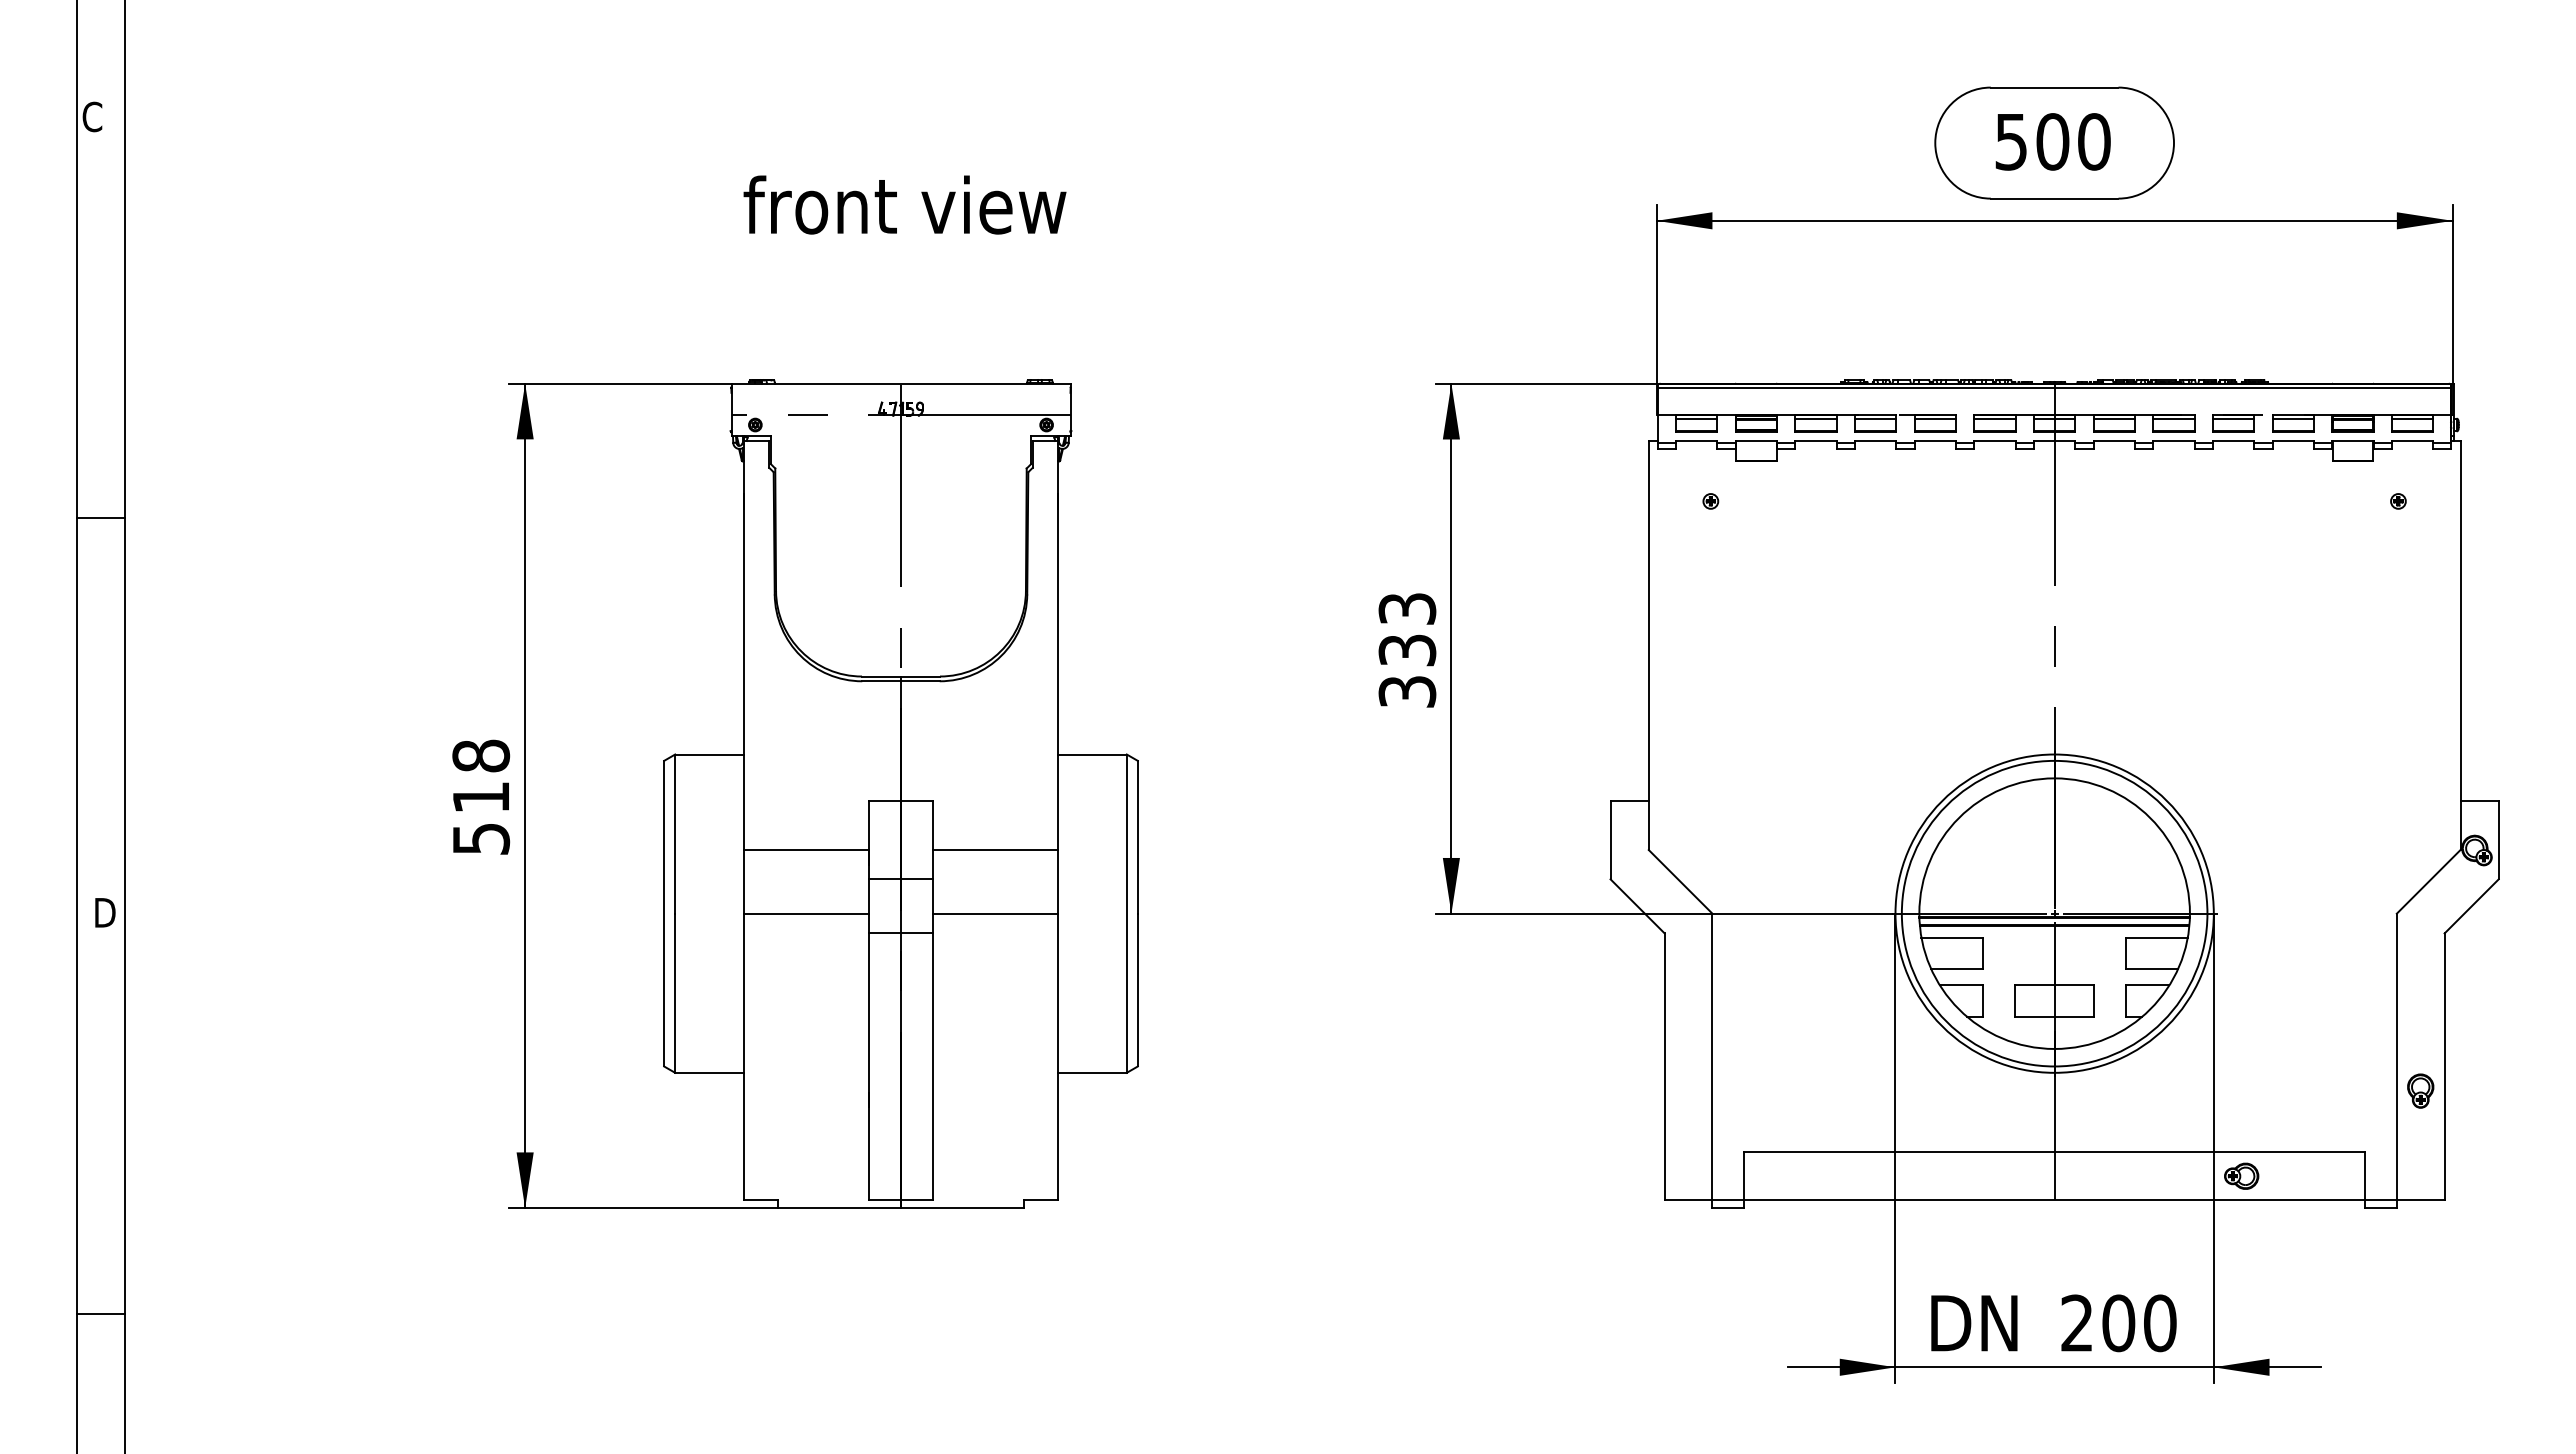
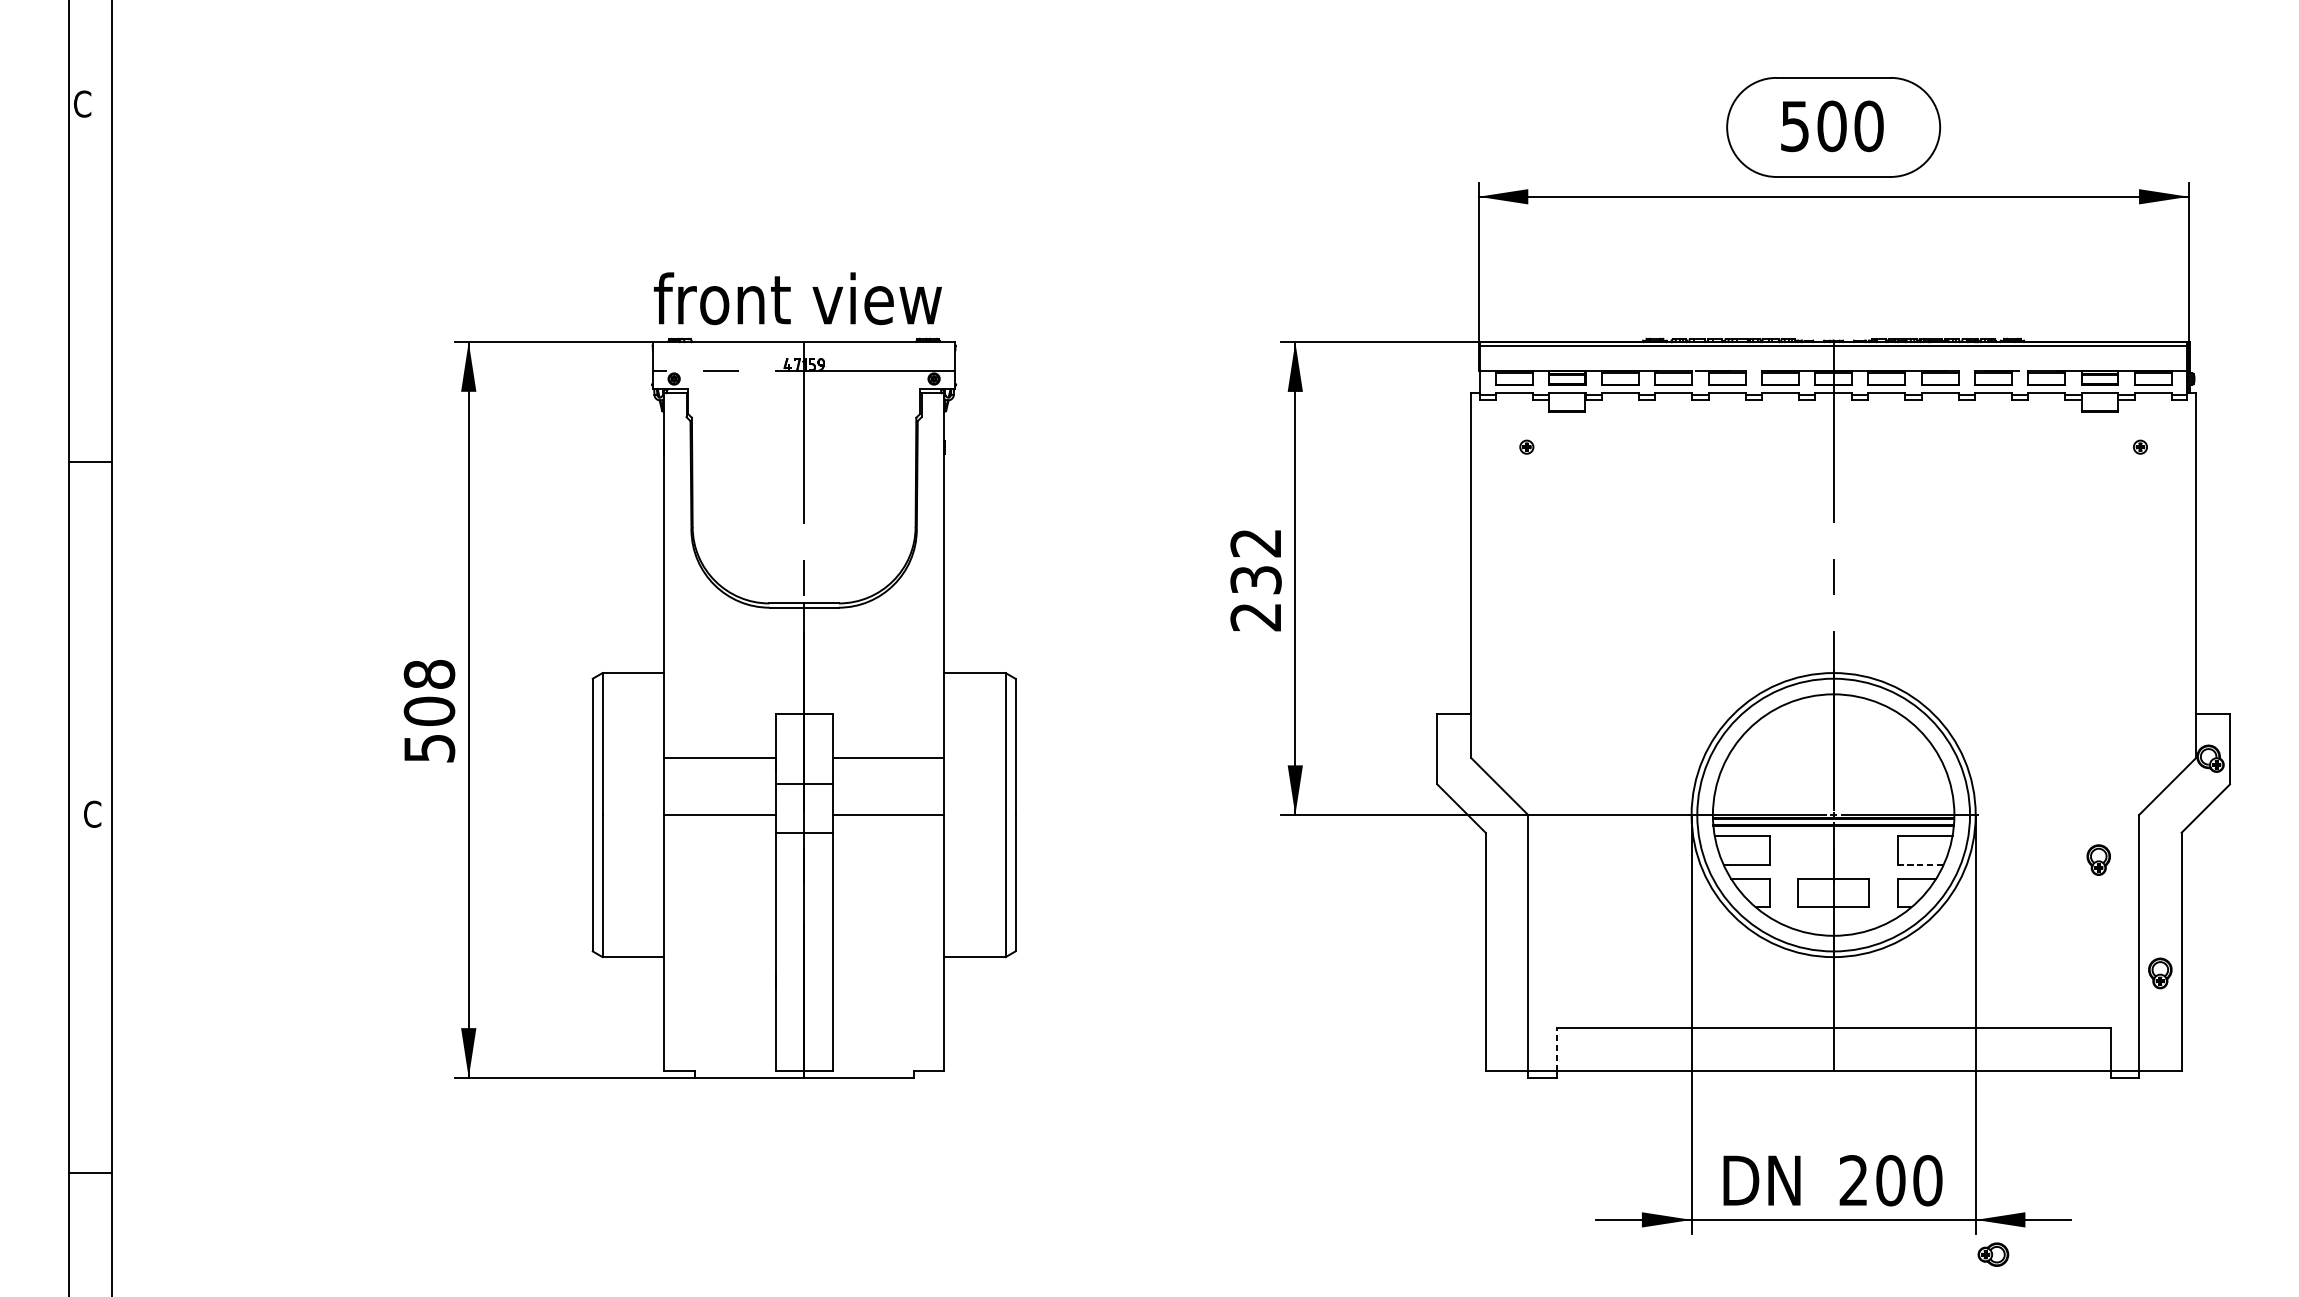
text: (904, 204) -> (797, 298), moved
text: (1407, 650) -> (1256, 580), 333 -> 232
text: (481, 797) -> (429, 711), 518 -> 508
text: (104, 912) -> (93, 814), D -> C
part: (2351, 963) -> (2098, 859), added
line: (2152, 969) -> (1920, 864), solid -> dashed
part: (2241, 1175) -> (1993, 1253), moved
line: (1744, 1176) -> (1556, 1049), solid -> dashed

